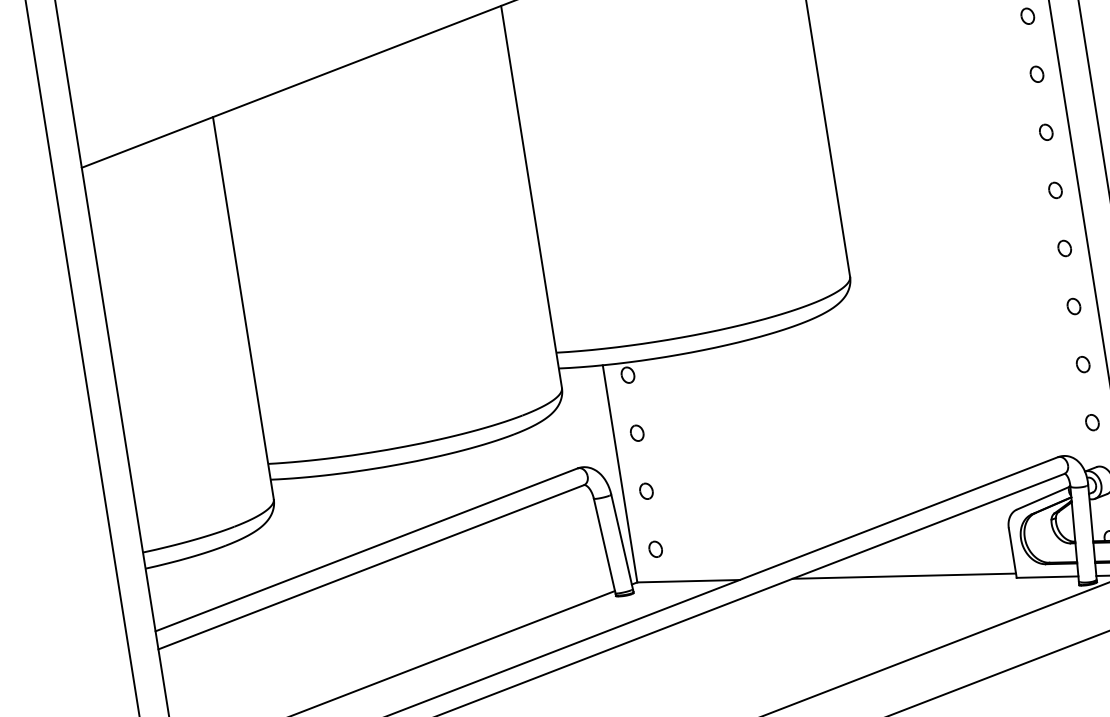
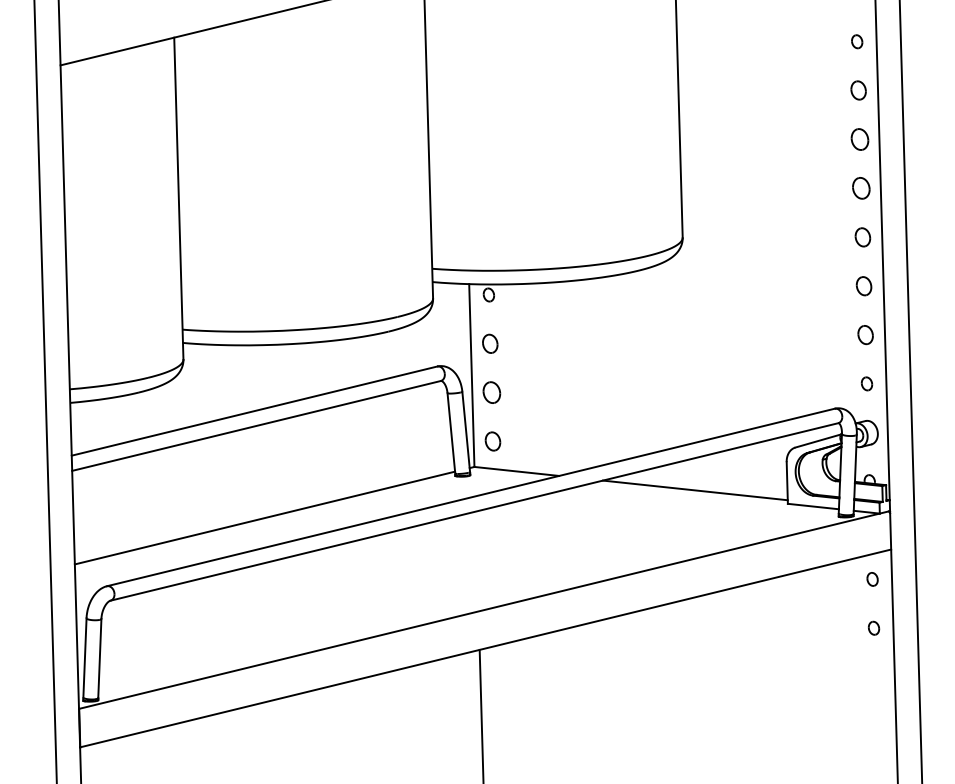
part: (1036, 74) -> (858, 90), size x1.4
part: (1045, 132) -> (859, 139), size x1.6
part: (1055, 190) -> (861, 188), size x1.6
part: (1064, 247) -> (862, 236), size x1.4
part: (1074, 305) -> (864, 285), size x1.4
part: (1083, 363) -> (865, 334), size x1.4
part: (637, 432) -> (490, 343), size x1.4
part: (646, 491) -> (491, 392), size x1.6
part: (656, 549) -> (493, 441), size x1.4

